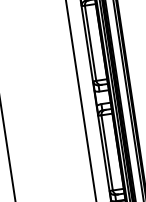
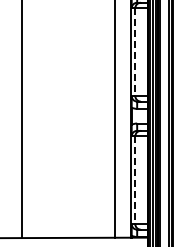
line: (90, 43) -> (135, 52), solid -> dashed
line: (107, 153) -> (135, 180), solid -> dashed

